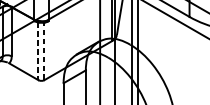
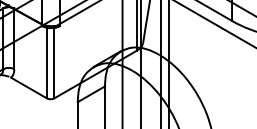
line: (38, 50) -> (47, 62), dashed -> solid
line: (44, 50) -> (54, 62), dashed -> solid

